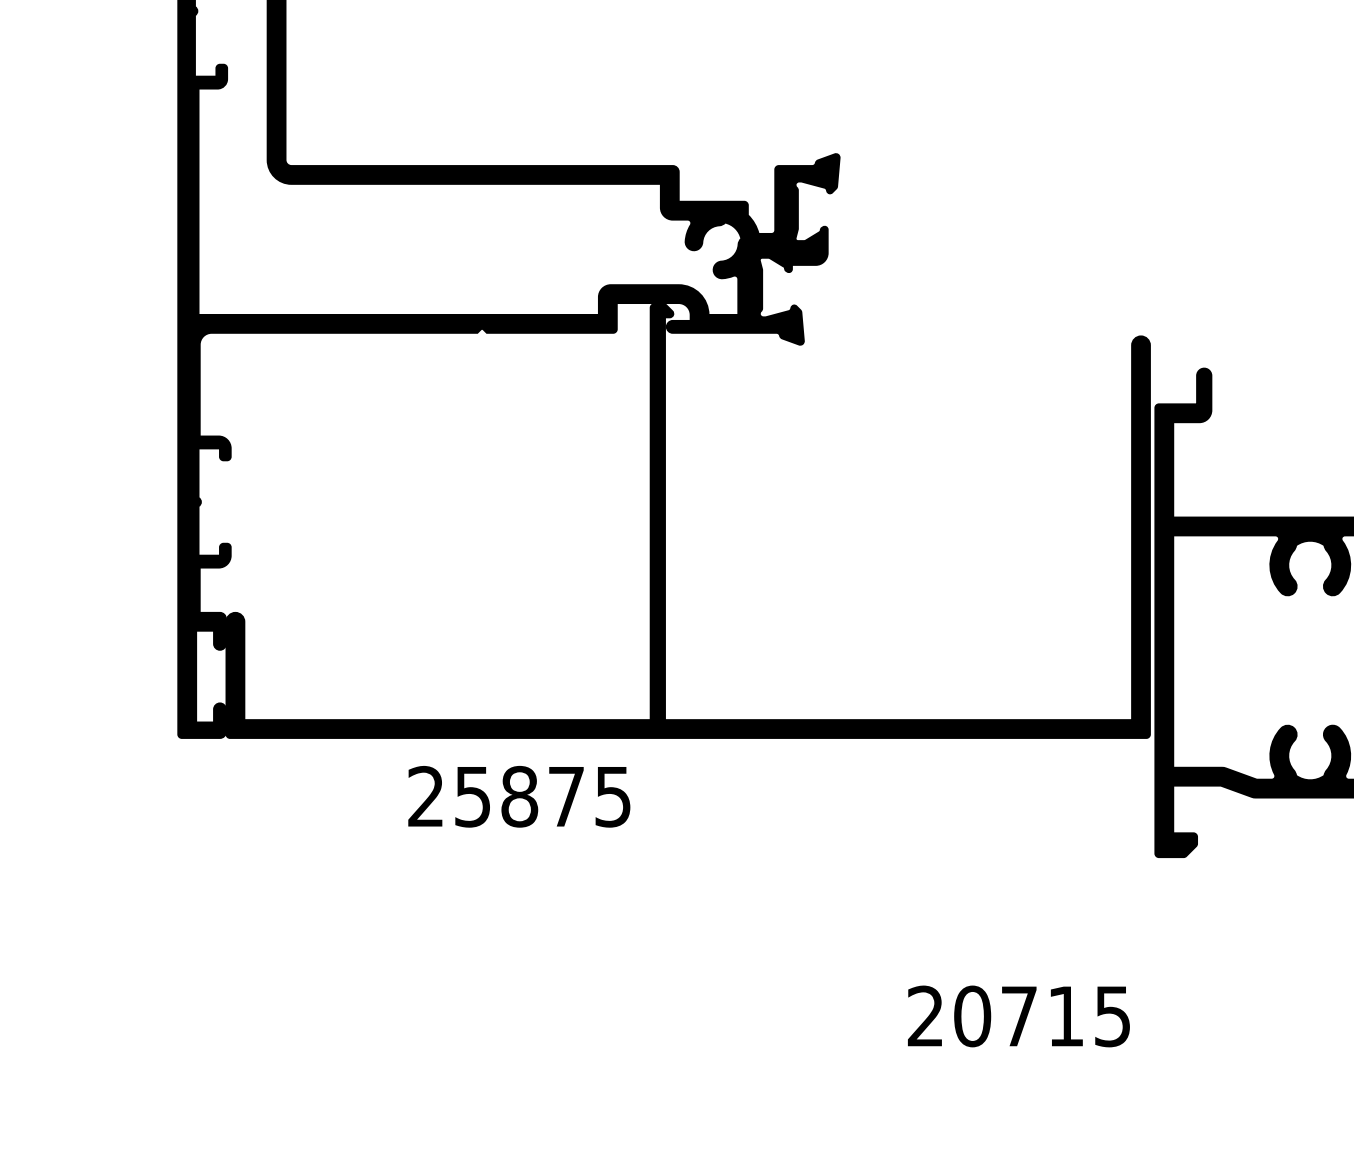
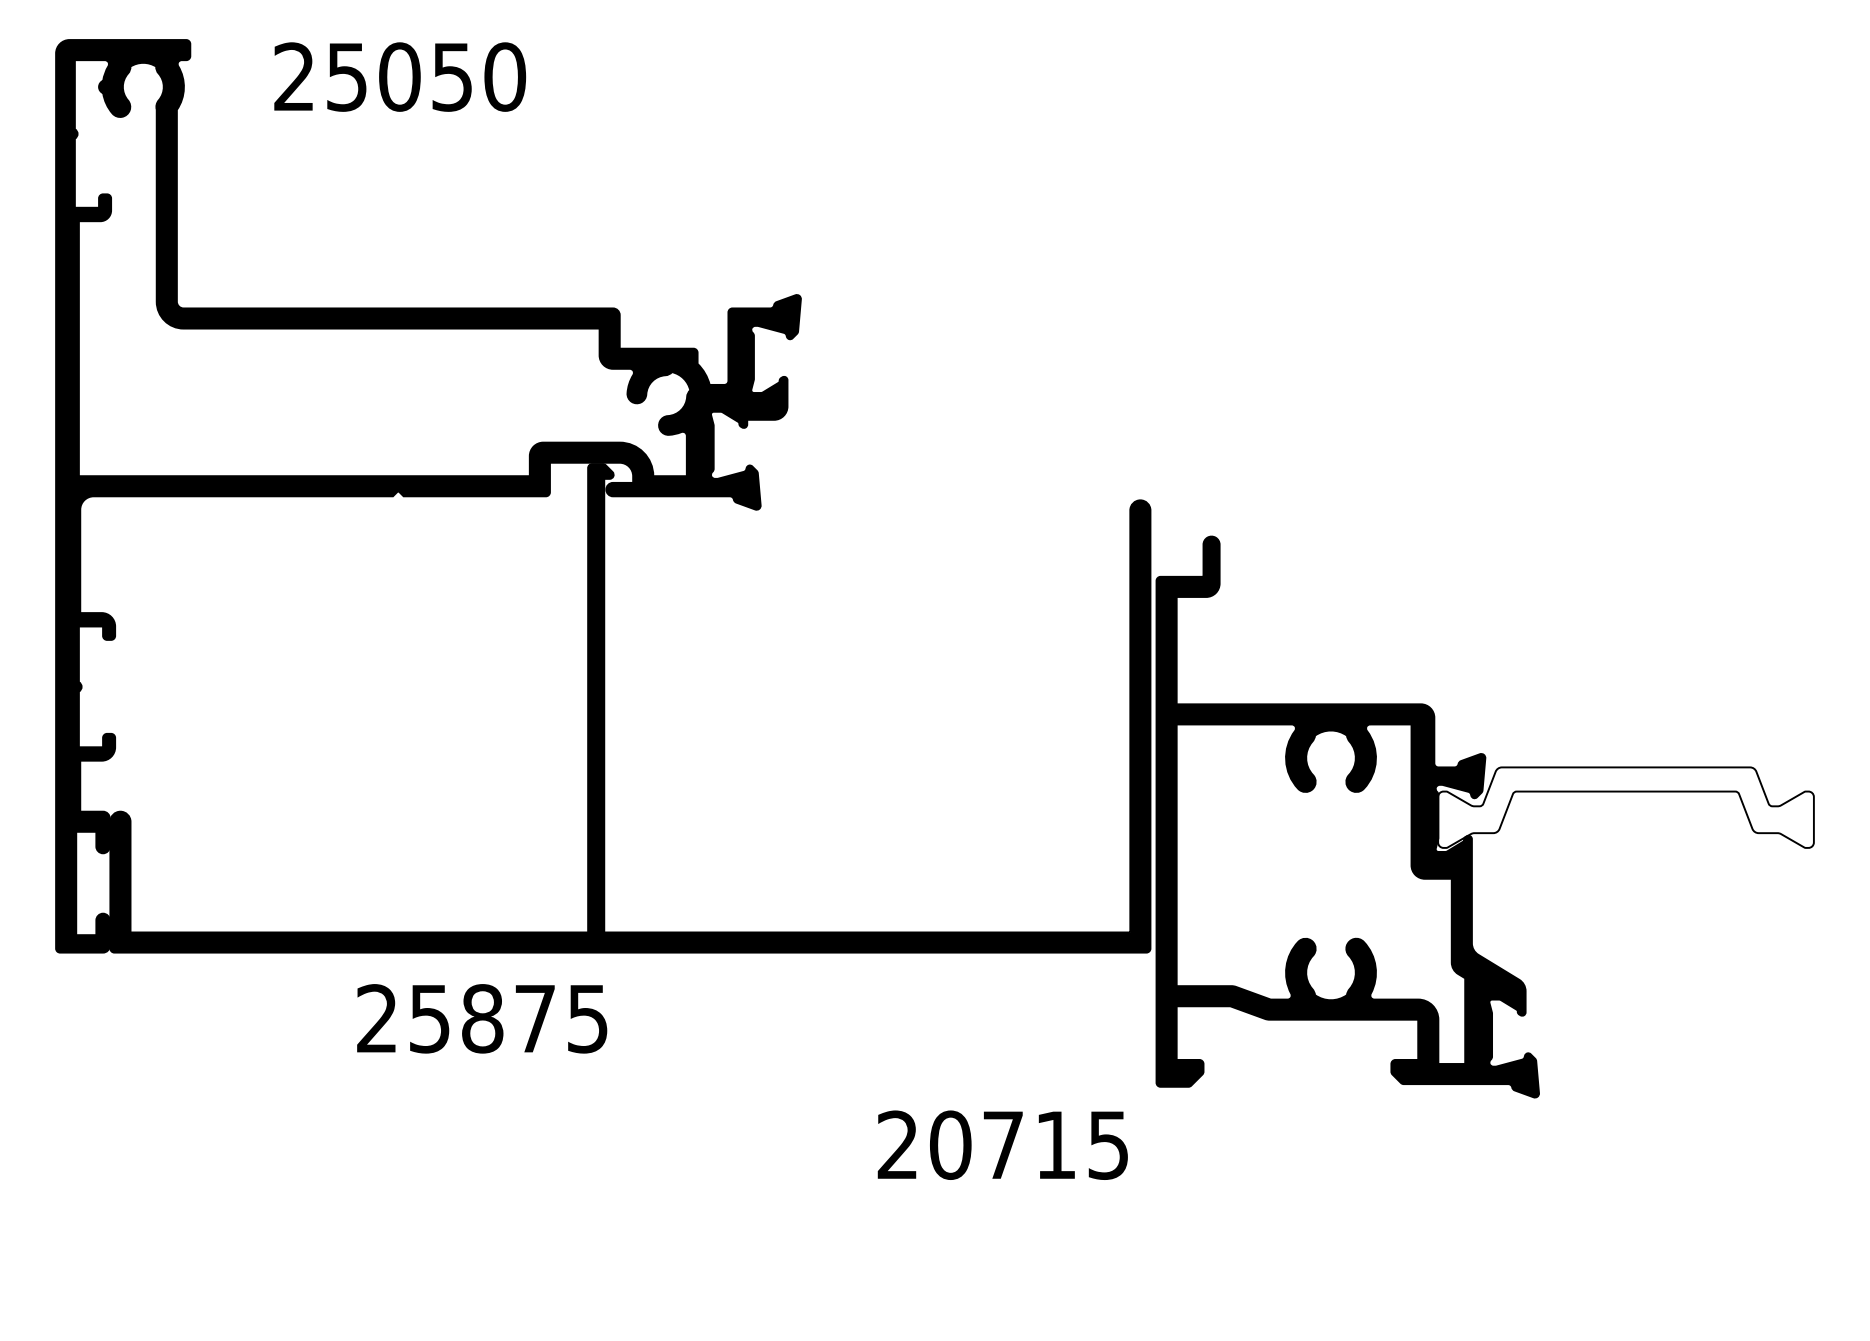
text: (519, 796) -> (482, 1018), moved
text: (1018, 1015) -> (1002, 1144), moved

